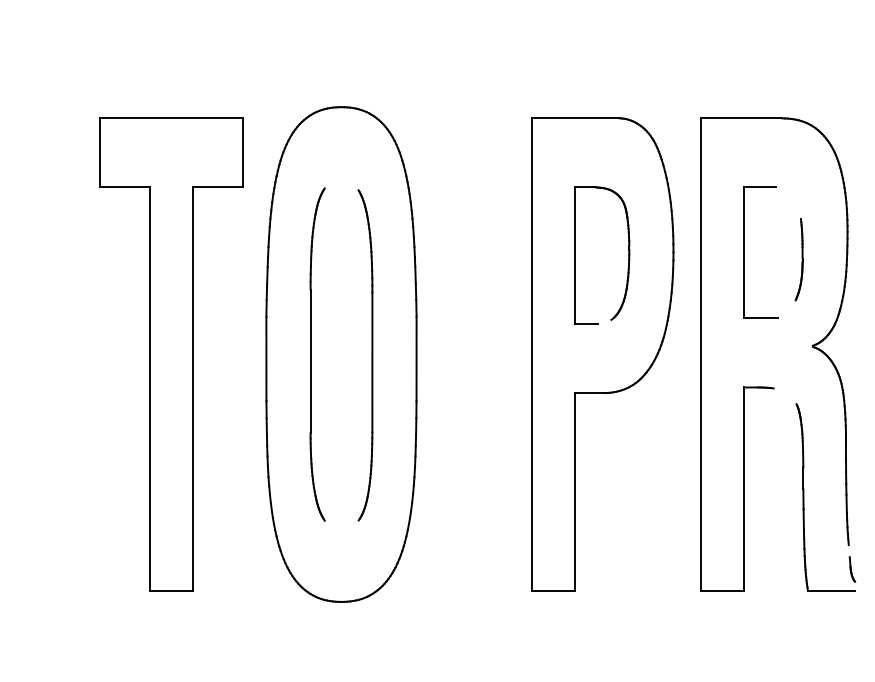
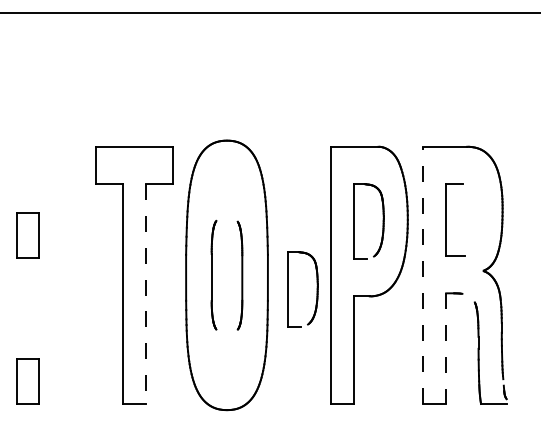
part: (799, 259) -> (476, 223), removed
part: (316, 352) -> (213, 274), size x0.6
part: (364, 354) -> (239, 275), size x0.6
line: (702, 354) -> (423, 275), solid -> dashed
part: (454, 380) -> (288, 289), added
line: (193, 389) -> (146, 294), solid -> dashed
line: (744, 490) -> (446, 349), solid -> dashed

